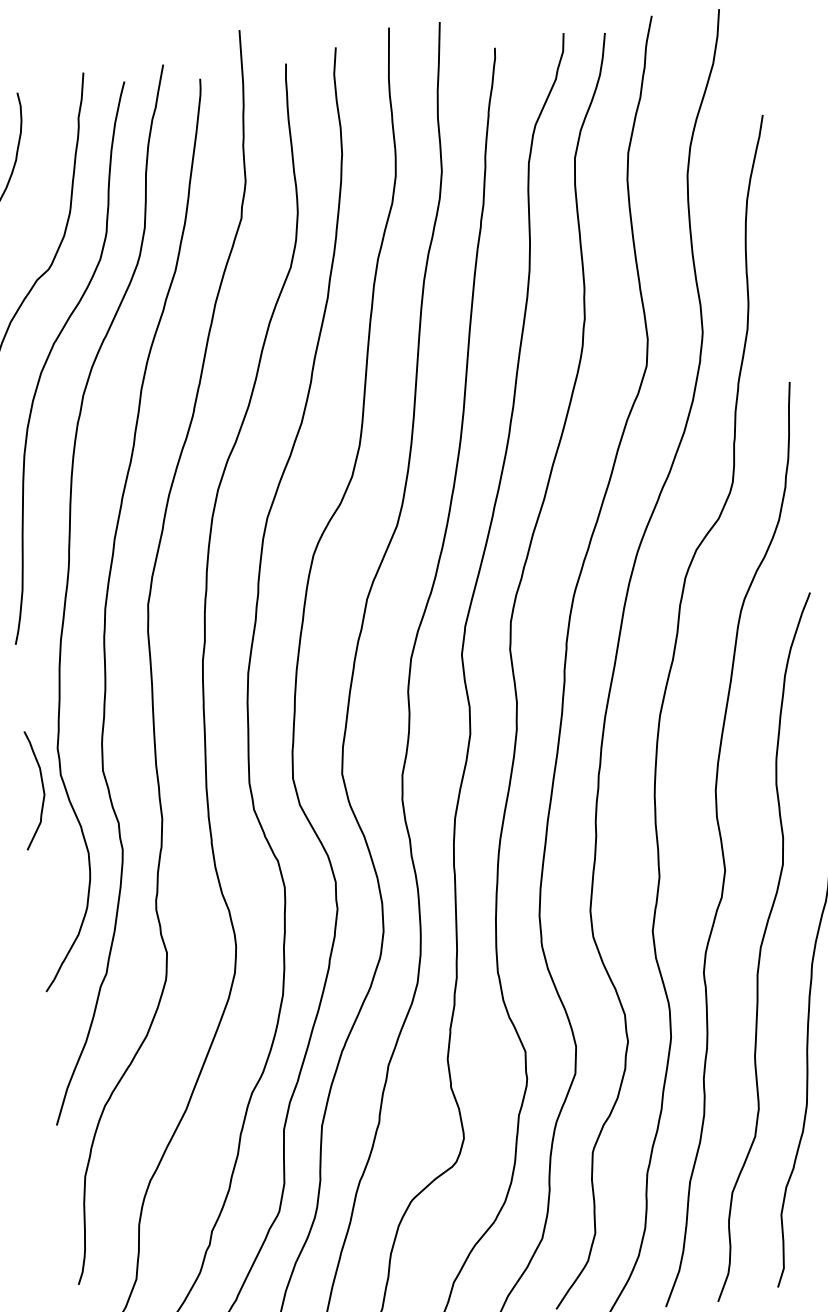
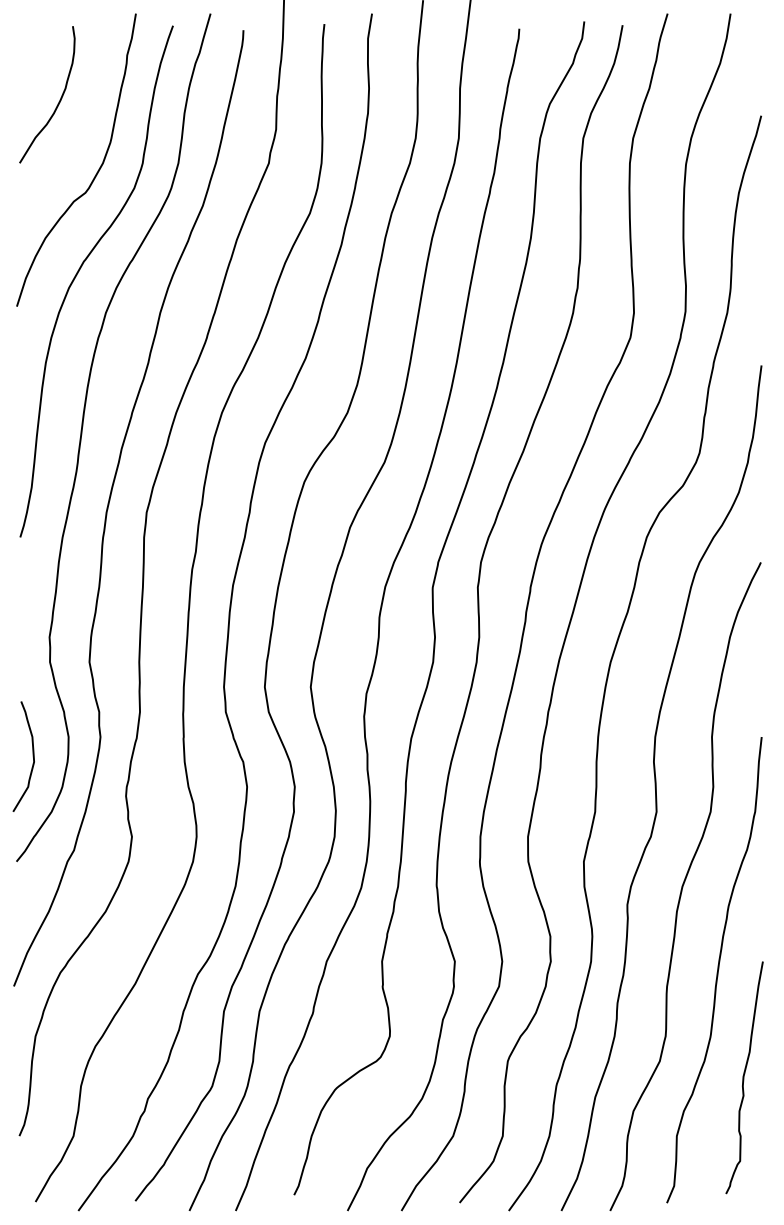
curve: (42, 789) -> (32, 756), moved

